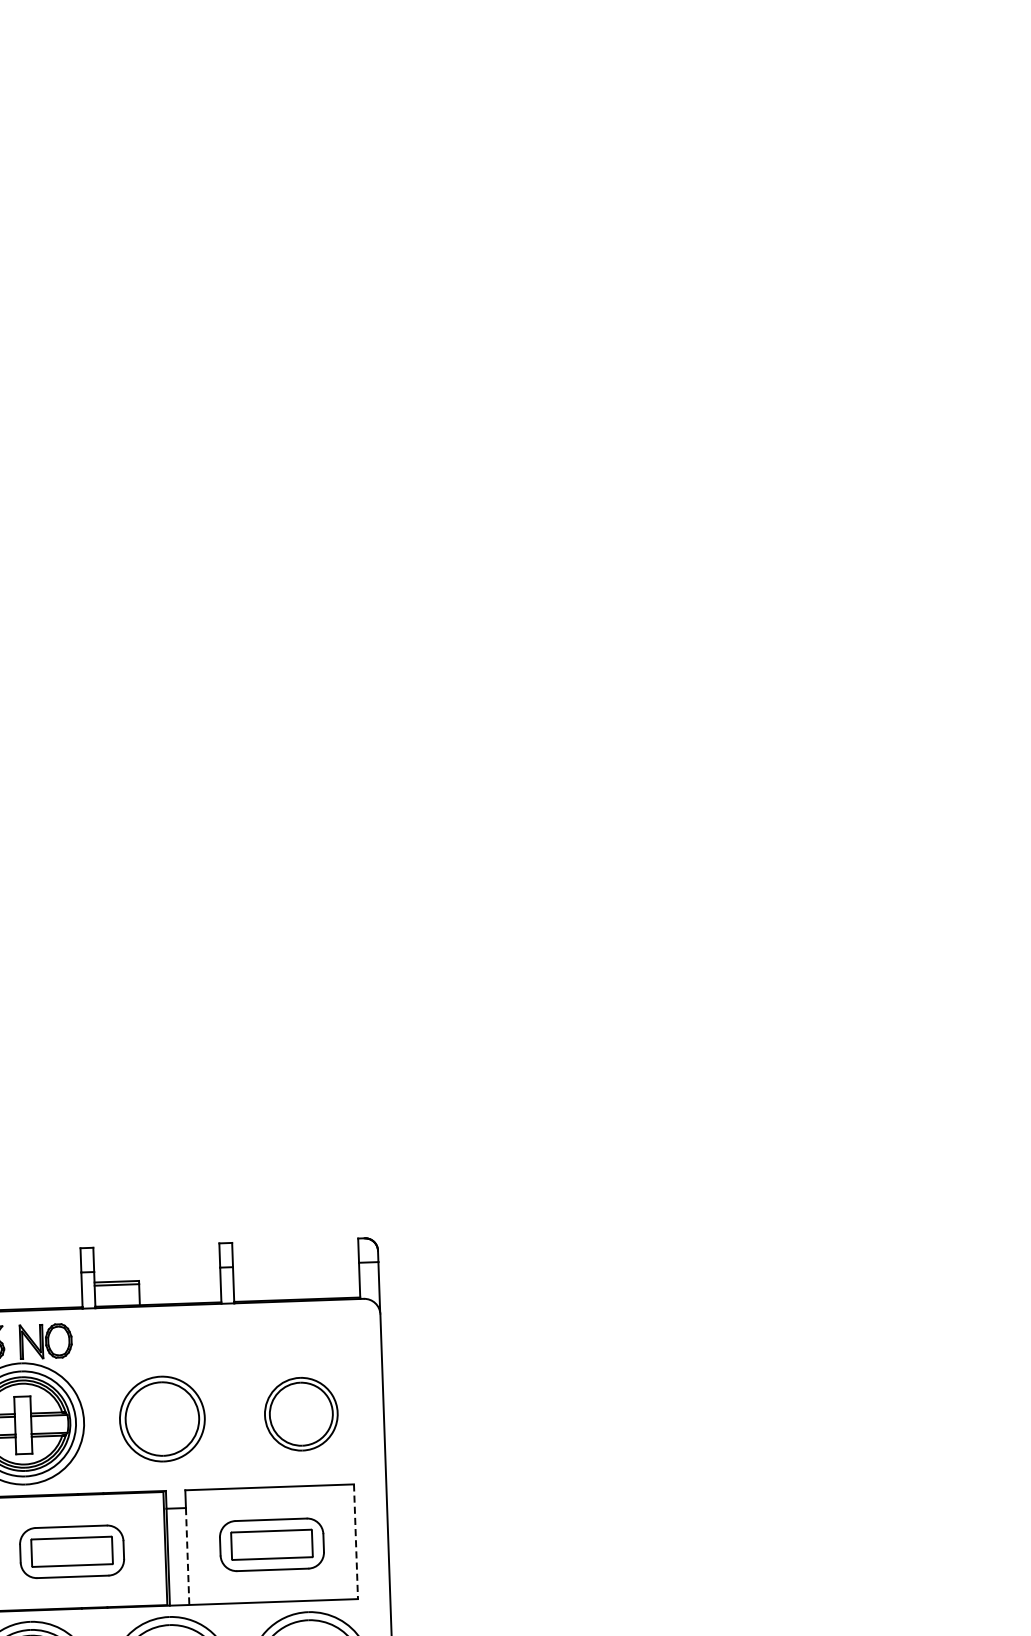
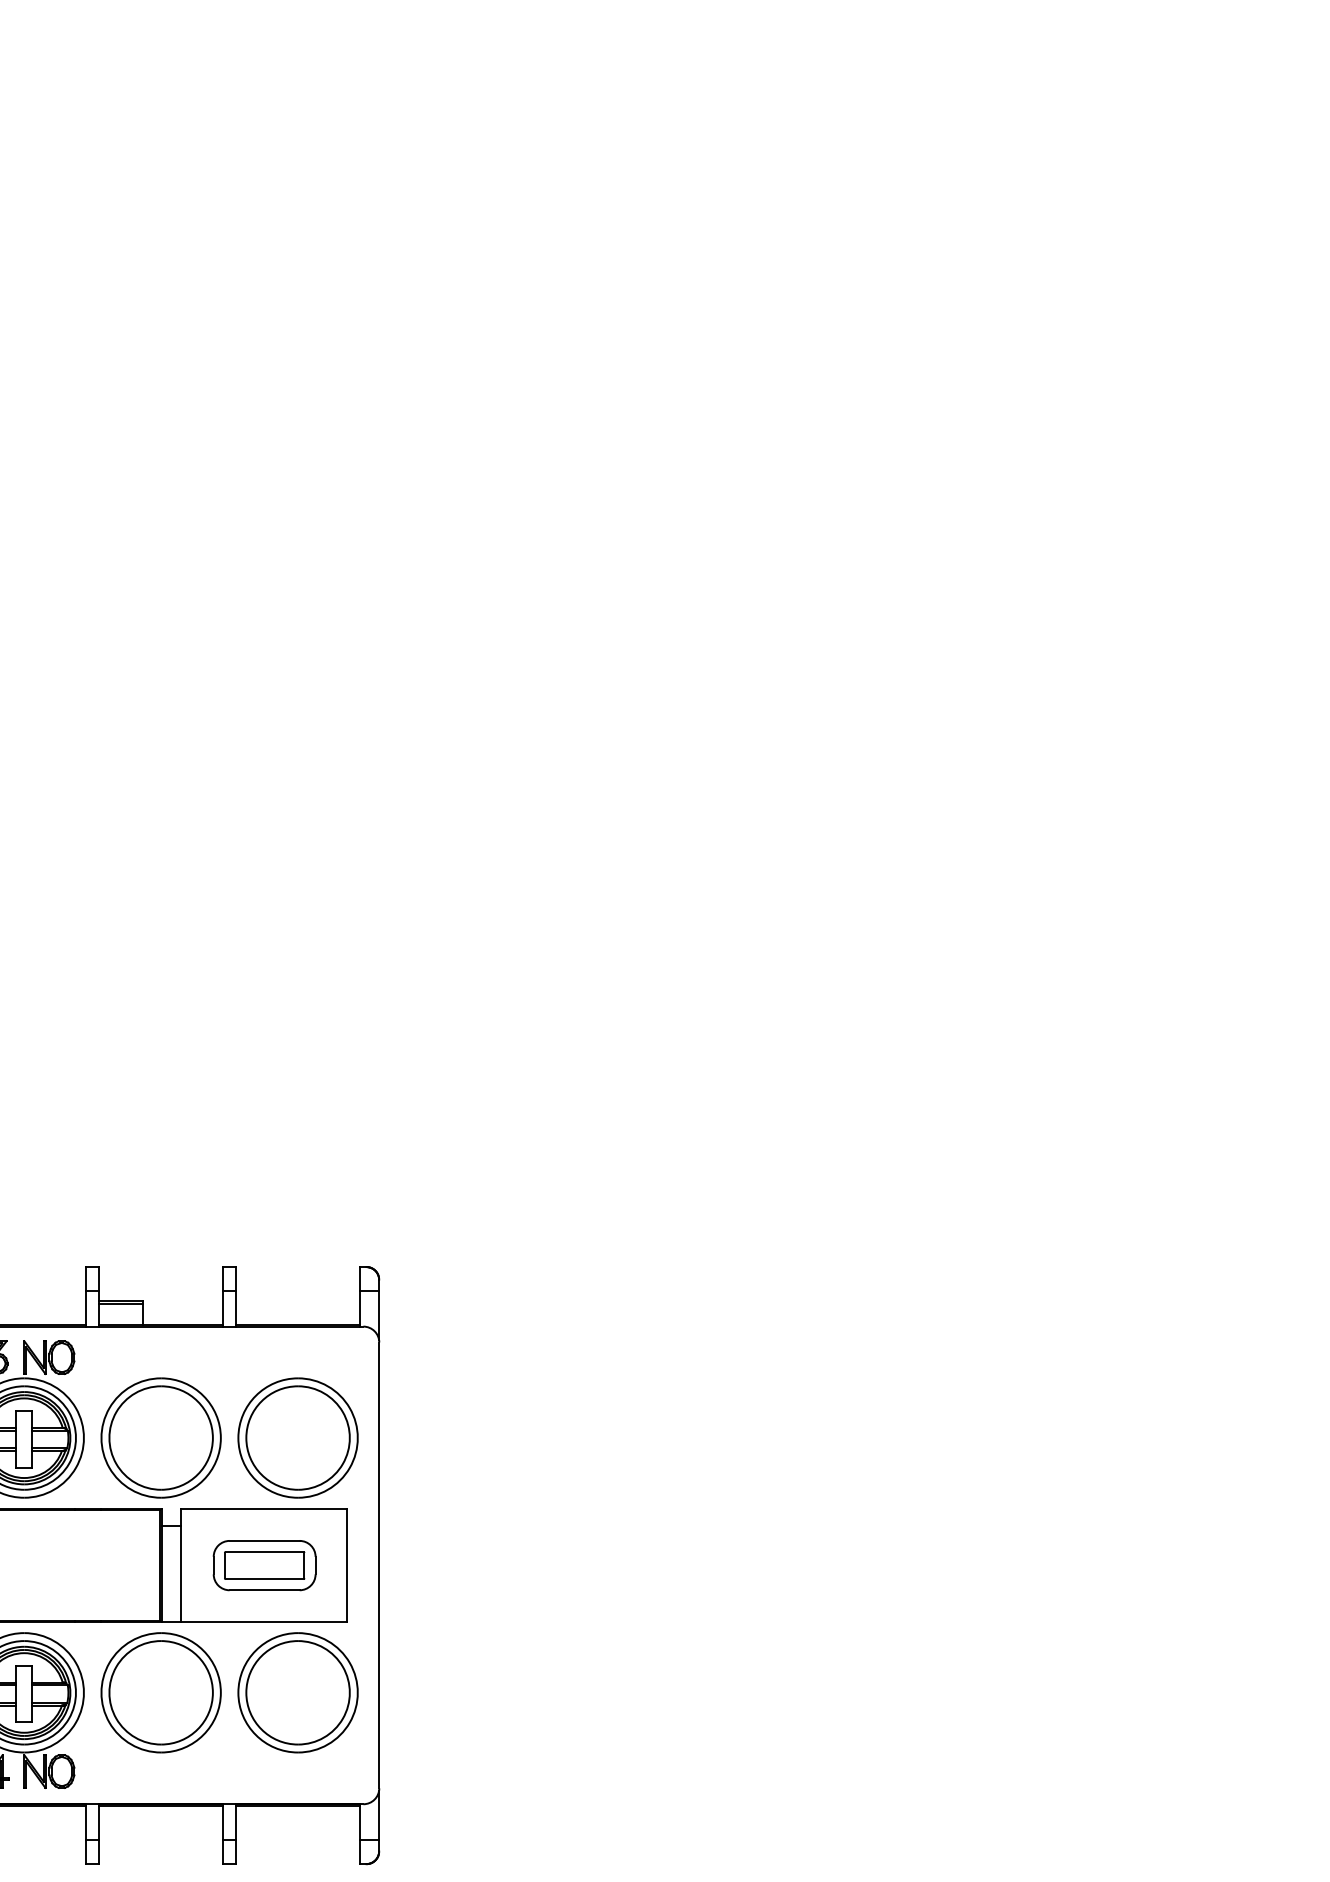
part: (300, 1413) -> (297, 1437), size x1.67
part: (161, 1418) -> (160, 1437), size x1.43
line: (356, 1541) -> (347, 1565), dashed -> solid
part: (71, 1551) -> (67, 1565), removed
line: (187, 1556) -> (181, 1574), dashed -> solid

